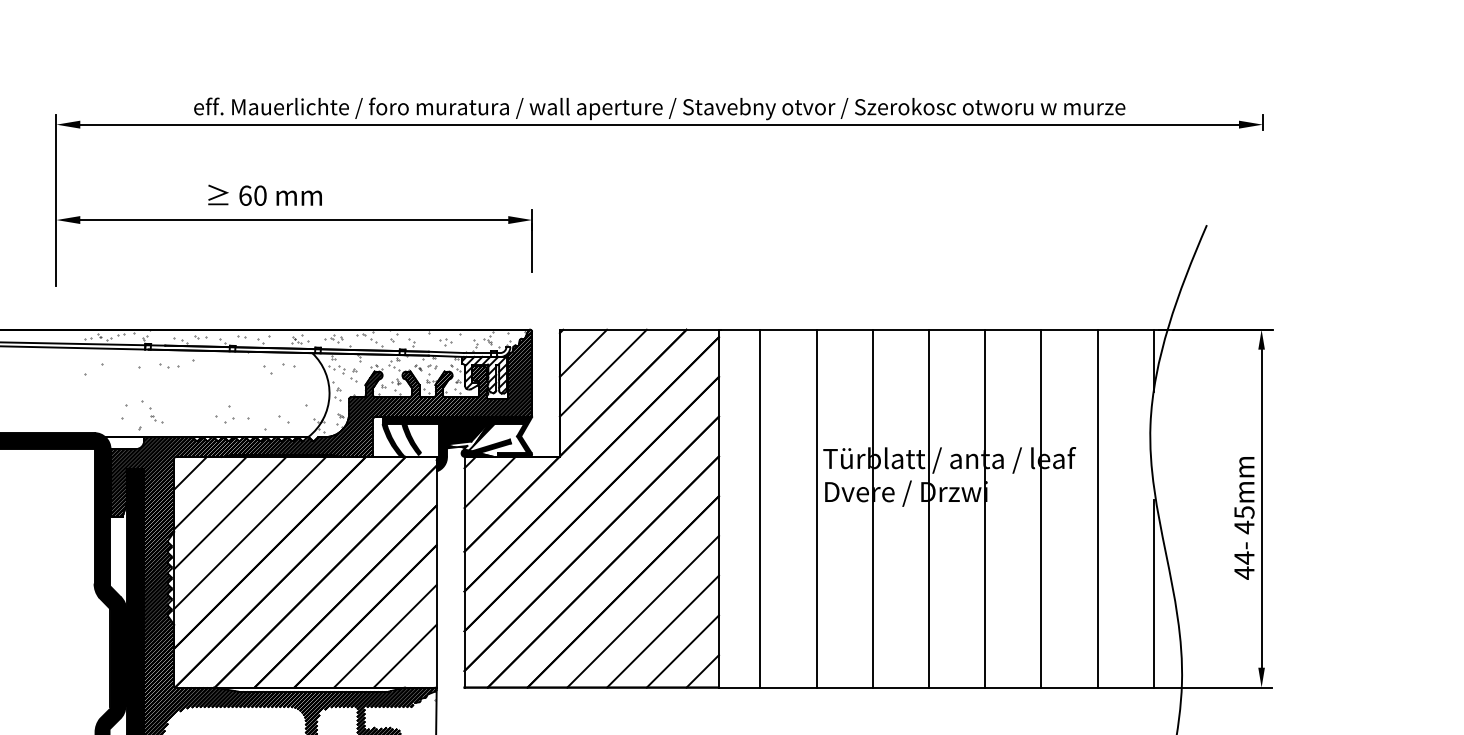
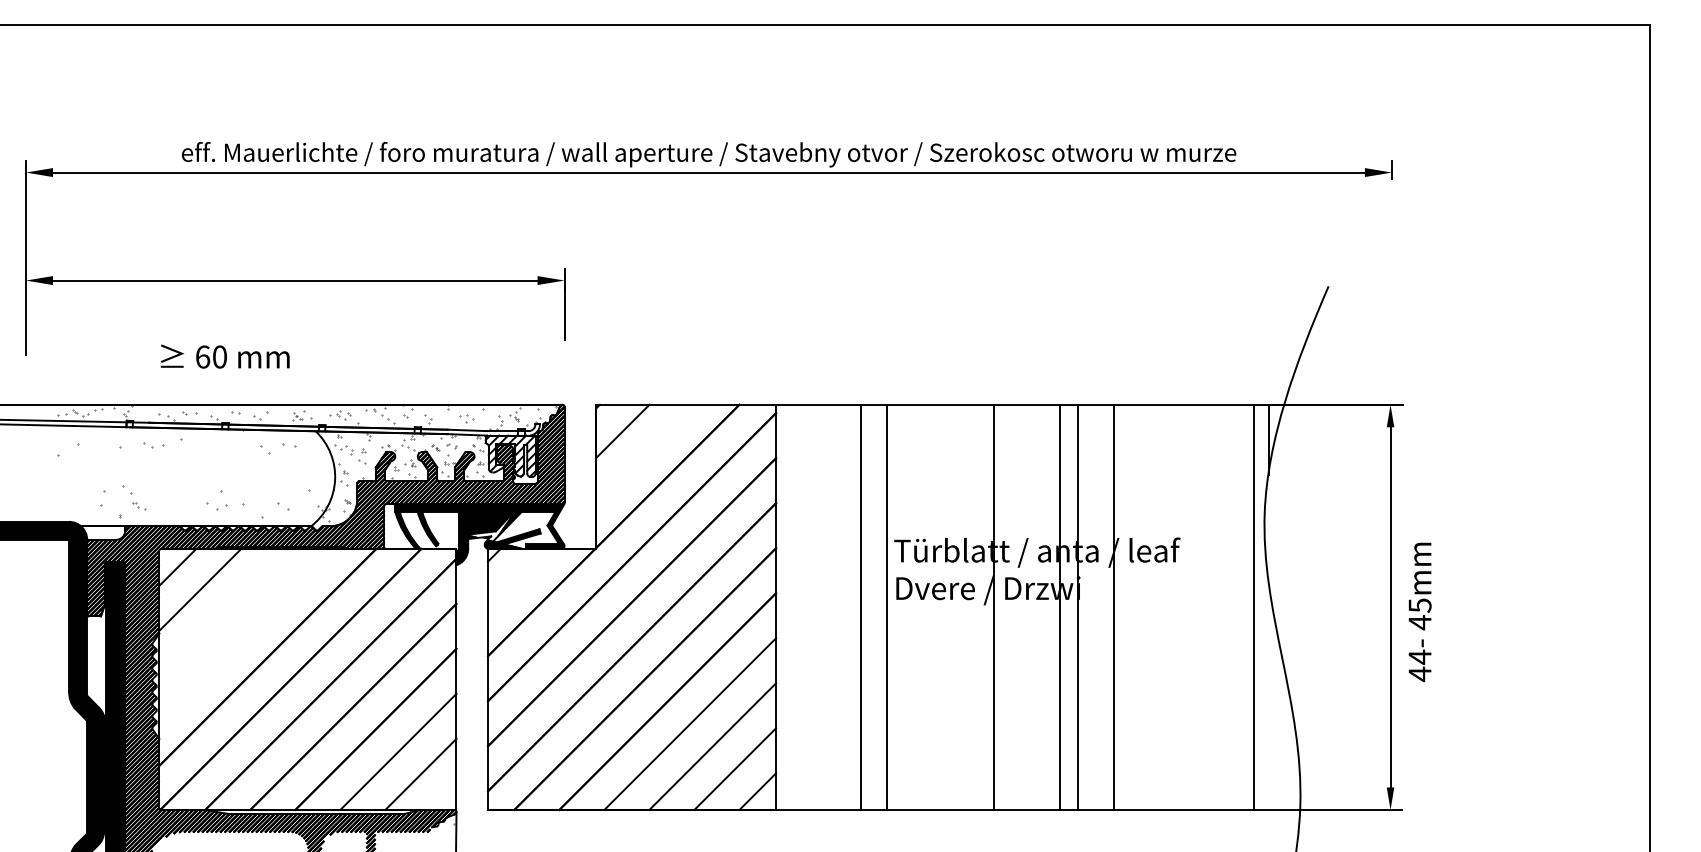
text: (264, 195) -> (224, 356), moved
line: (603, 372) -> (645, 453), removed
line: (489, 482) -> (516, 577), removed
line: (759, 507) -> (860, 606), moved
line: (872, 507) -> (994, 606), moved
line: (928, 507) -> (1059, 606), moved
line: (1041, 507) -> (1114, 606), moved
line: (1097, 507) -> (1253, 606), moved
line: (230, 512) -> (222, 611), removed
text: (1243, 518) -> (1419, 612), moved
line: (250, 532) -> (245, 634), removed
line: (1153, 593) -> (1268, 703), removed

